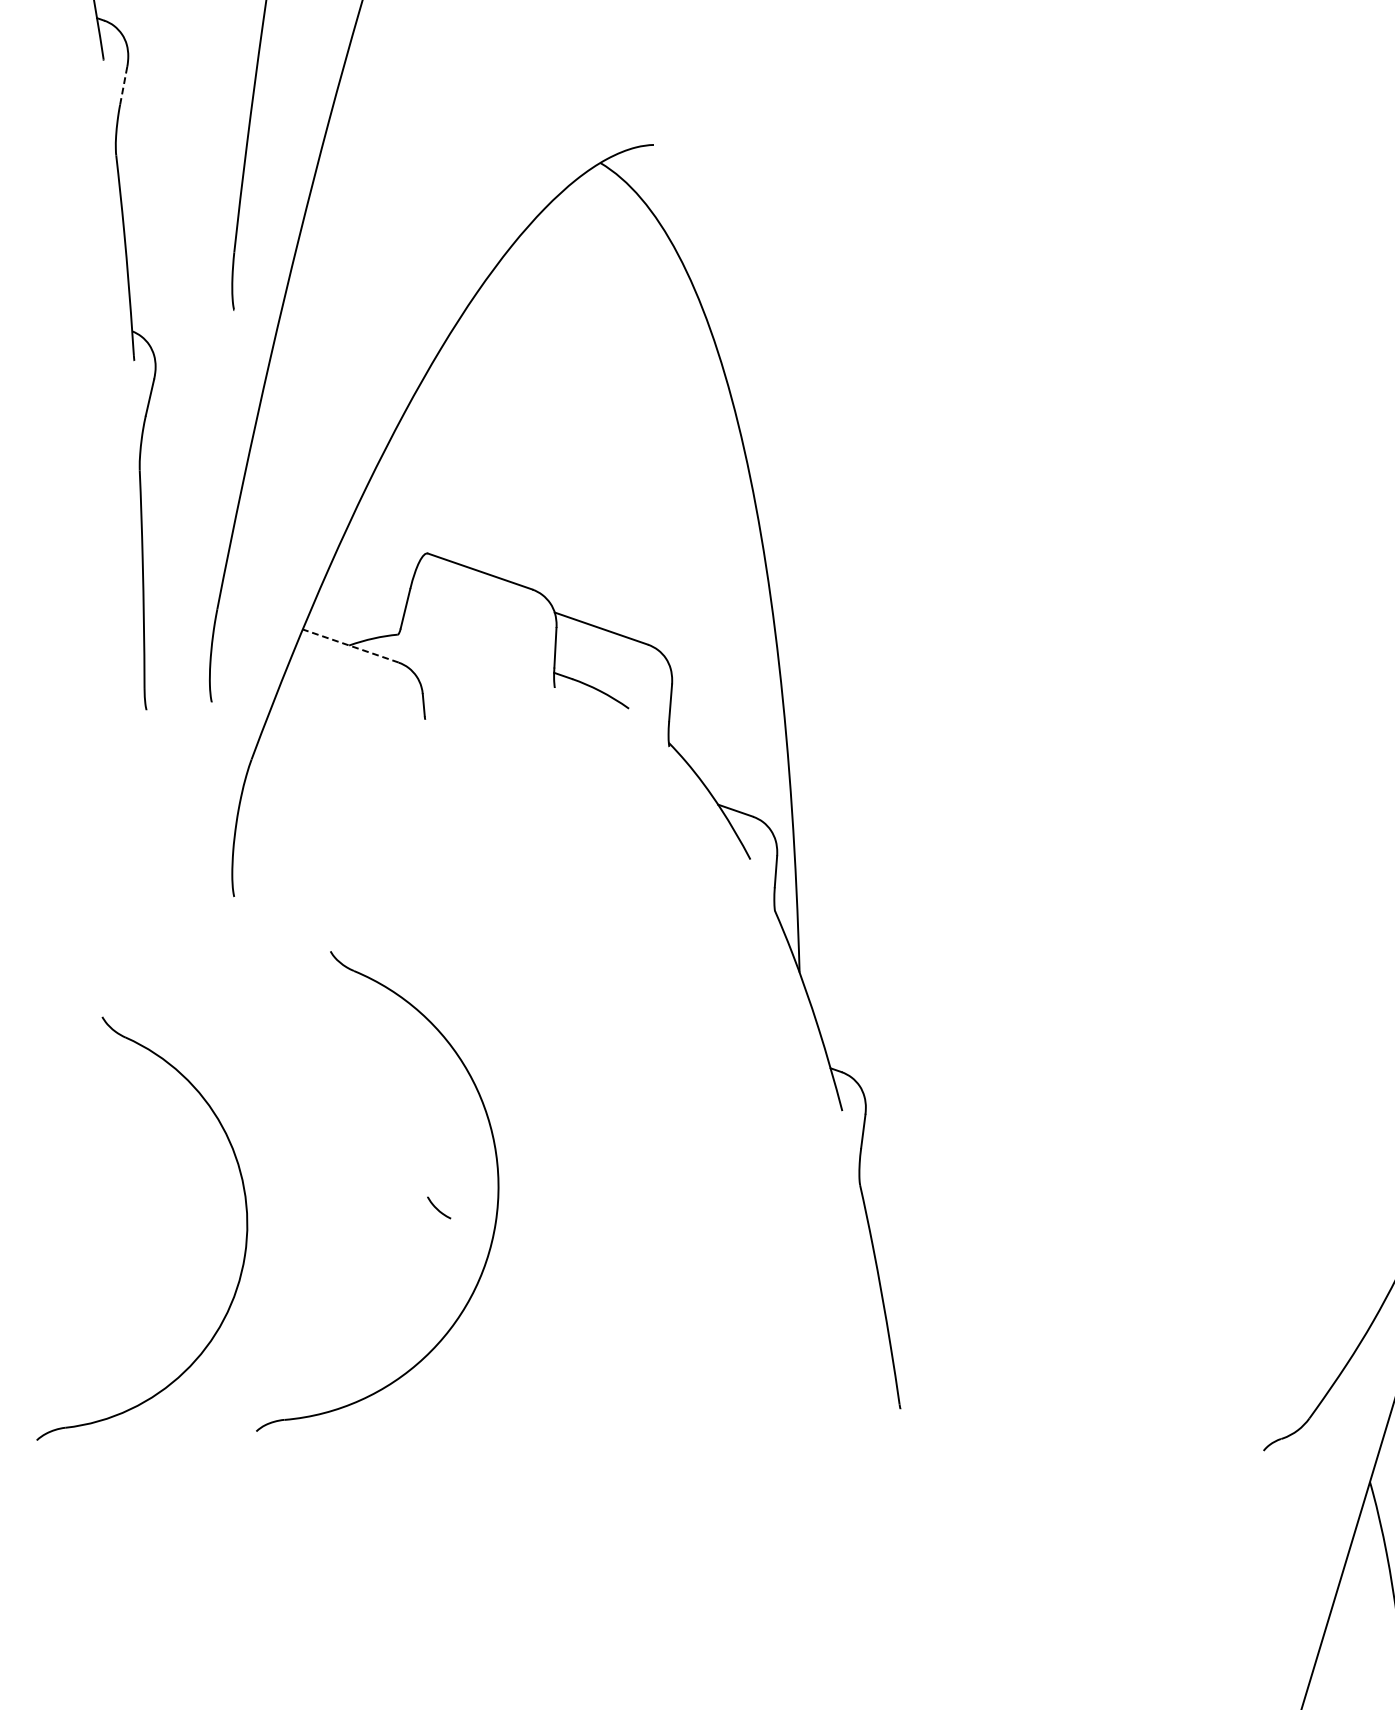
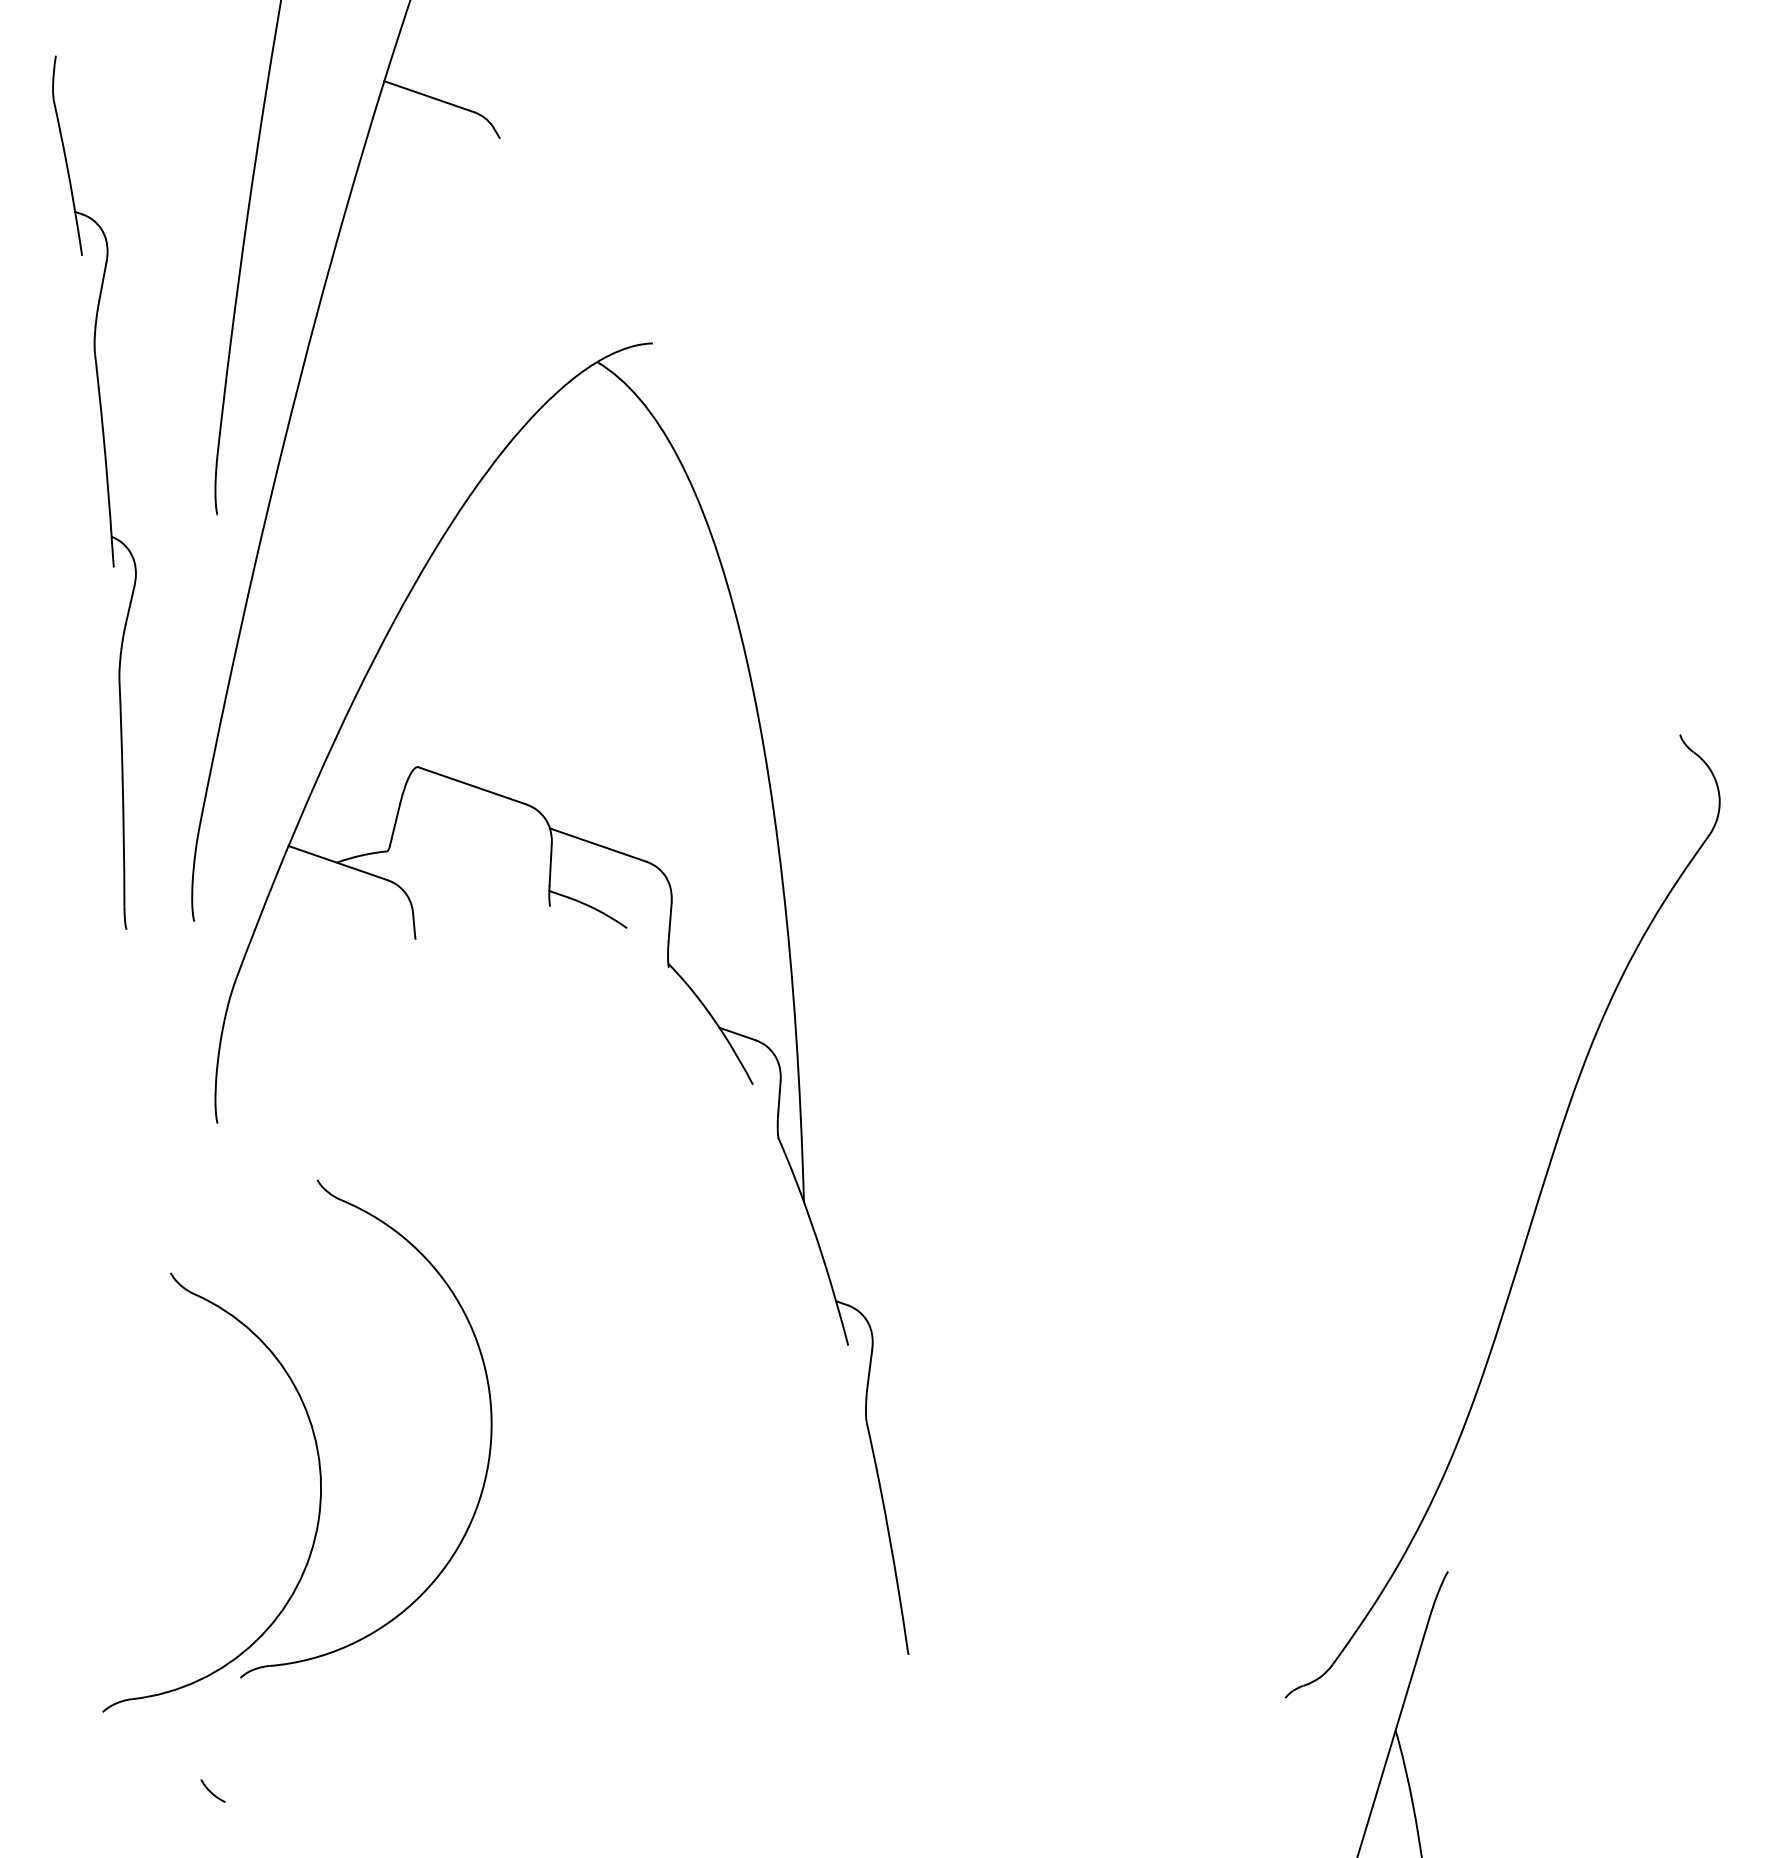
line: (123, 86) -> (102, 282), dashed -> solid
line: (350, 646) -> (338, 863), dashed -> solid
part: (438, 1207) -> (212, 1790), moved
part: (245, 1233) -> (319, 1497), moved

